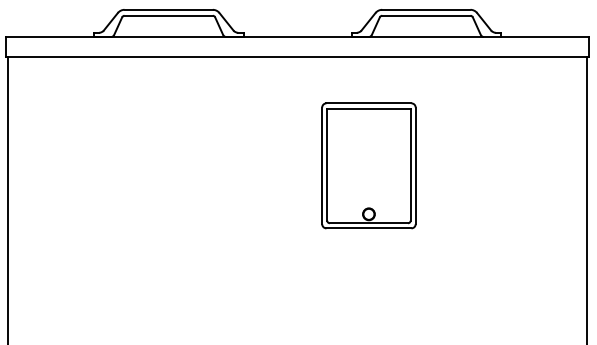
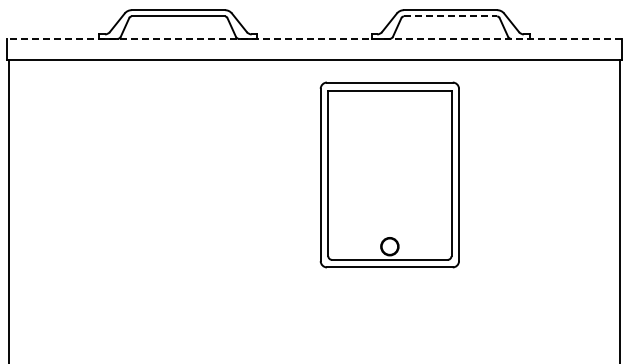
line: (426, 15) -> (450, 16), solid -> dashed
line: (297, 36) -> (314, 38), solid -> dashed
part: (368, 165) -> (389, 174), size x1.4

